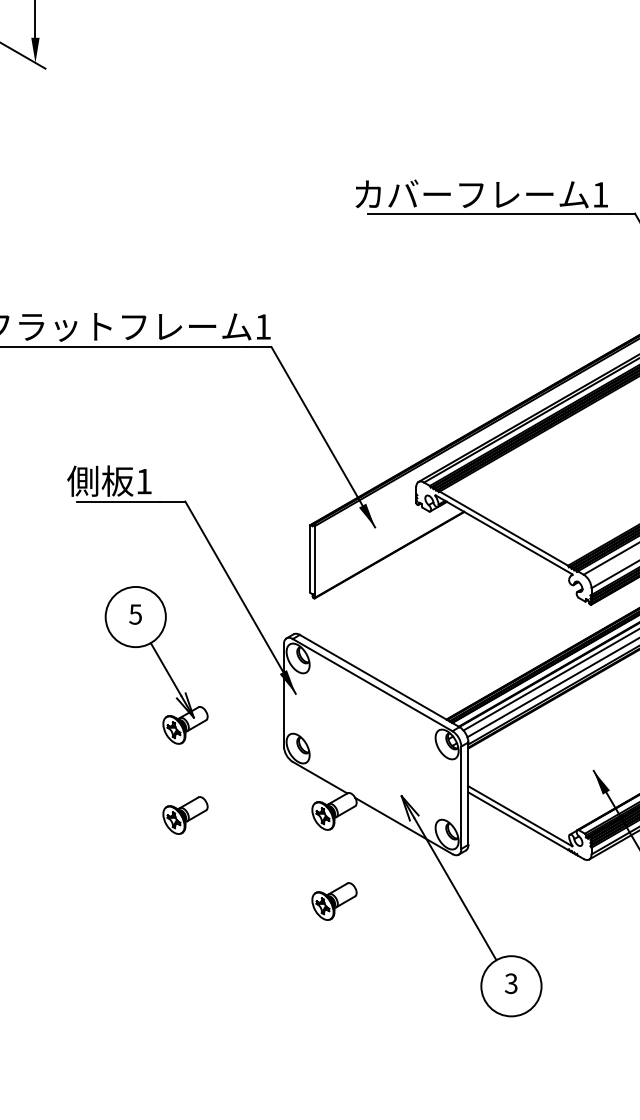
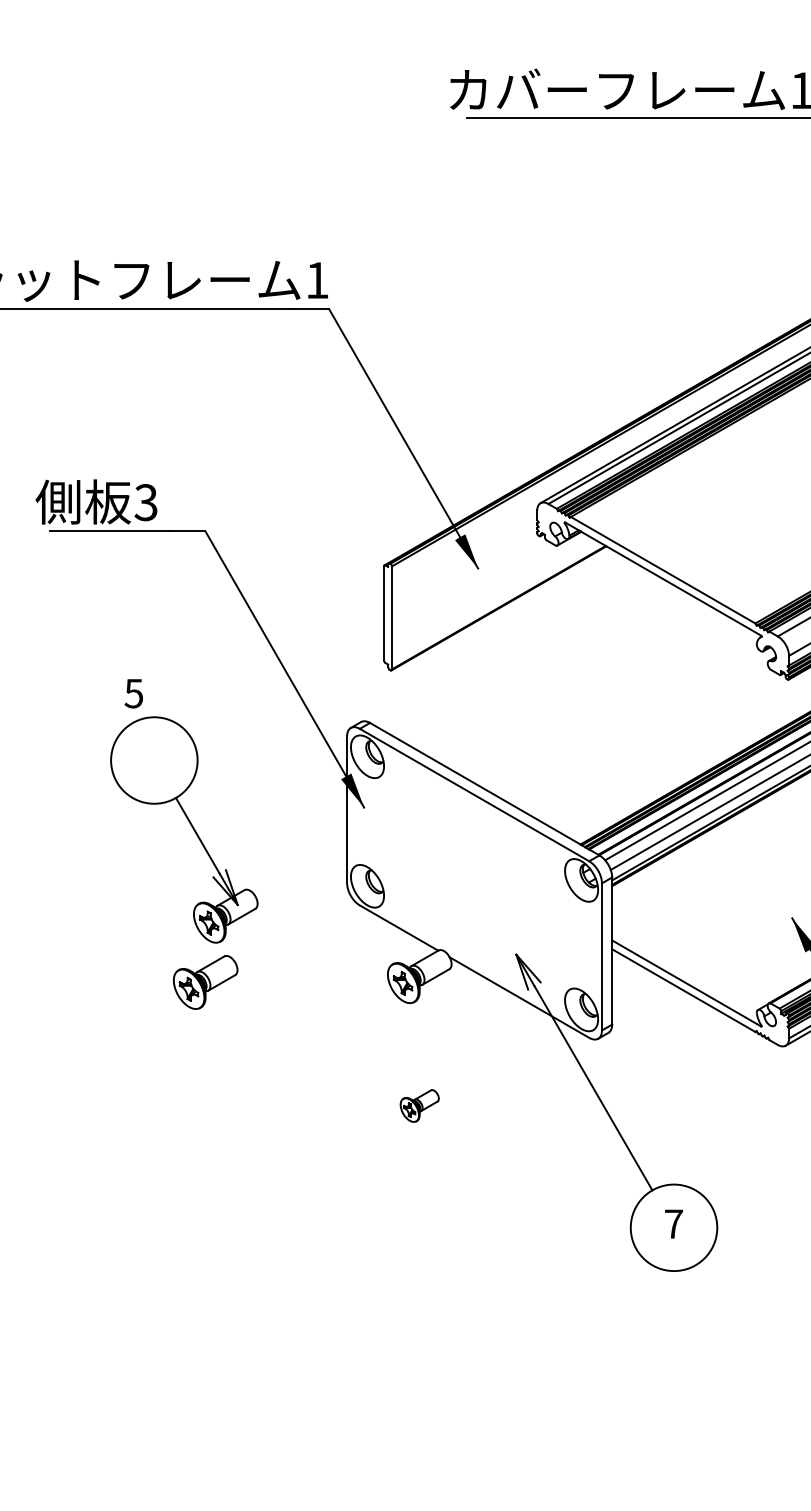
text: (143, 481) -> (145, 502), 1 -> 3
part: (156, 665) -> (184, 830), moved
part: (334, 901) -> (419, 1106), size x0.6
text: (510, 983) -> (672, 1223), 3 -> 7

